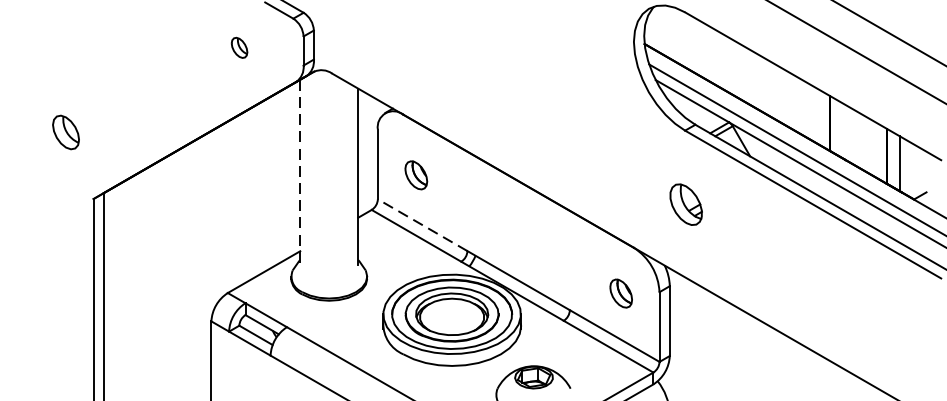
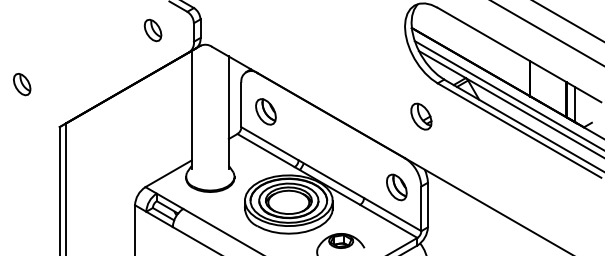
part: (238, 47) -> (152, 30), size x1.67
part: (66, 132) -> (22, 84), moved
line: (299, 173) -> (191, 110), dashed -> solid
part: (415, 174) -> (265, 111), size x1.43
part: (686, 204) -> (421, 116), moved
line: (421, 224) -> (269, 143), dashed -> solid
part: (620, 293) -> (396, 187), size x1.43

